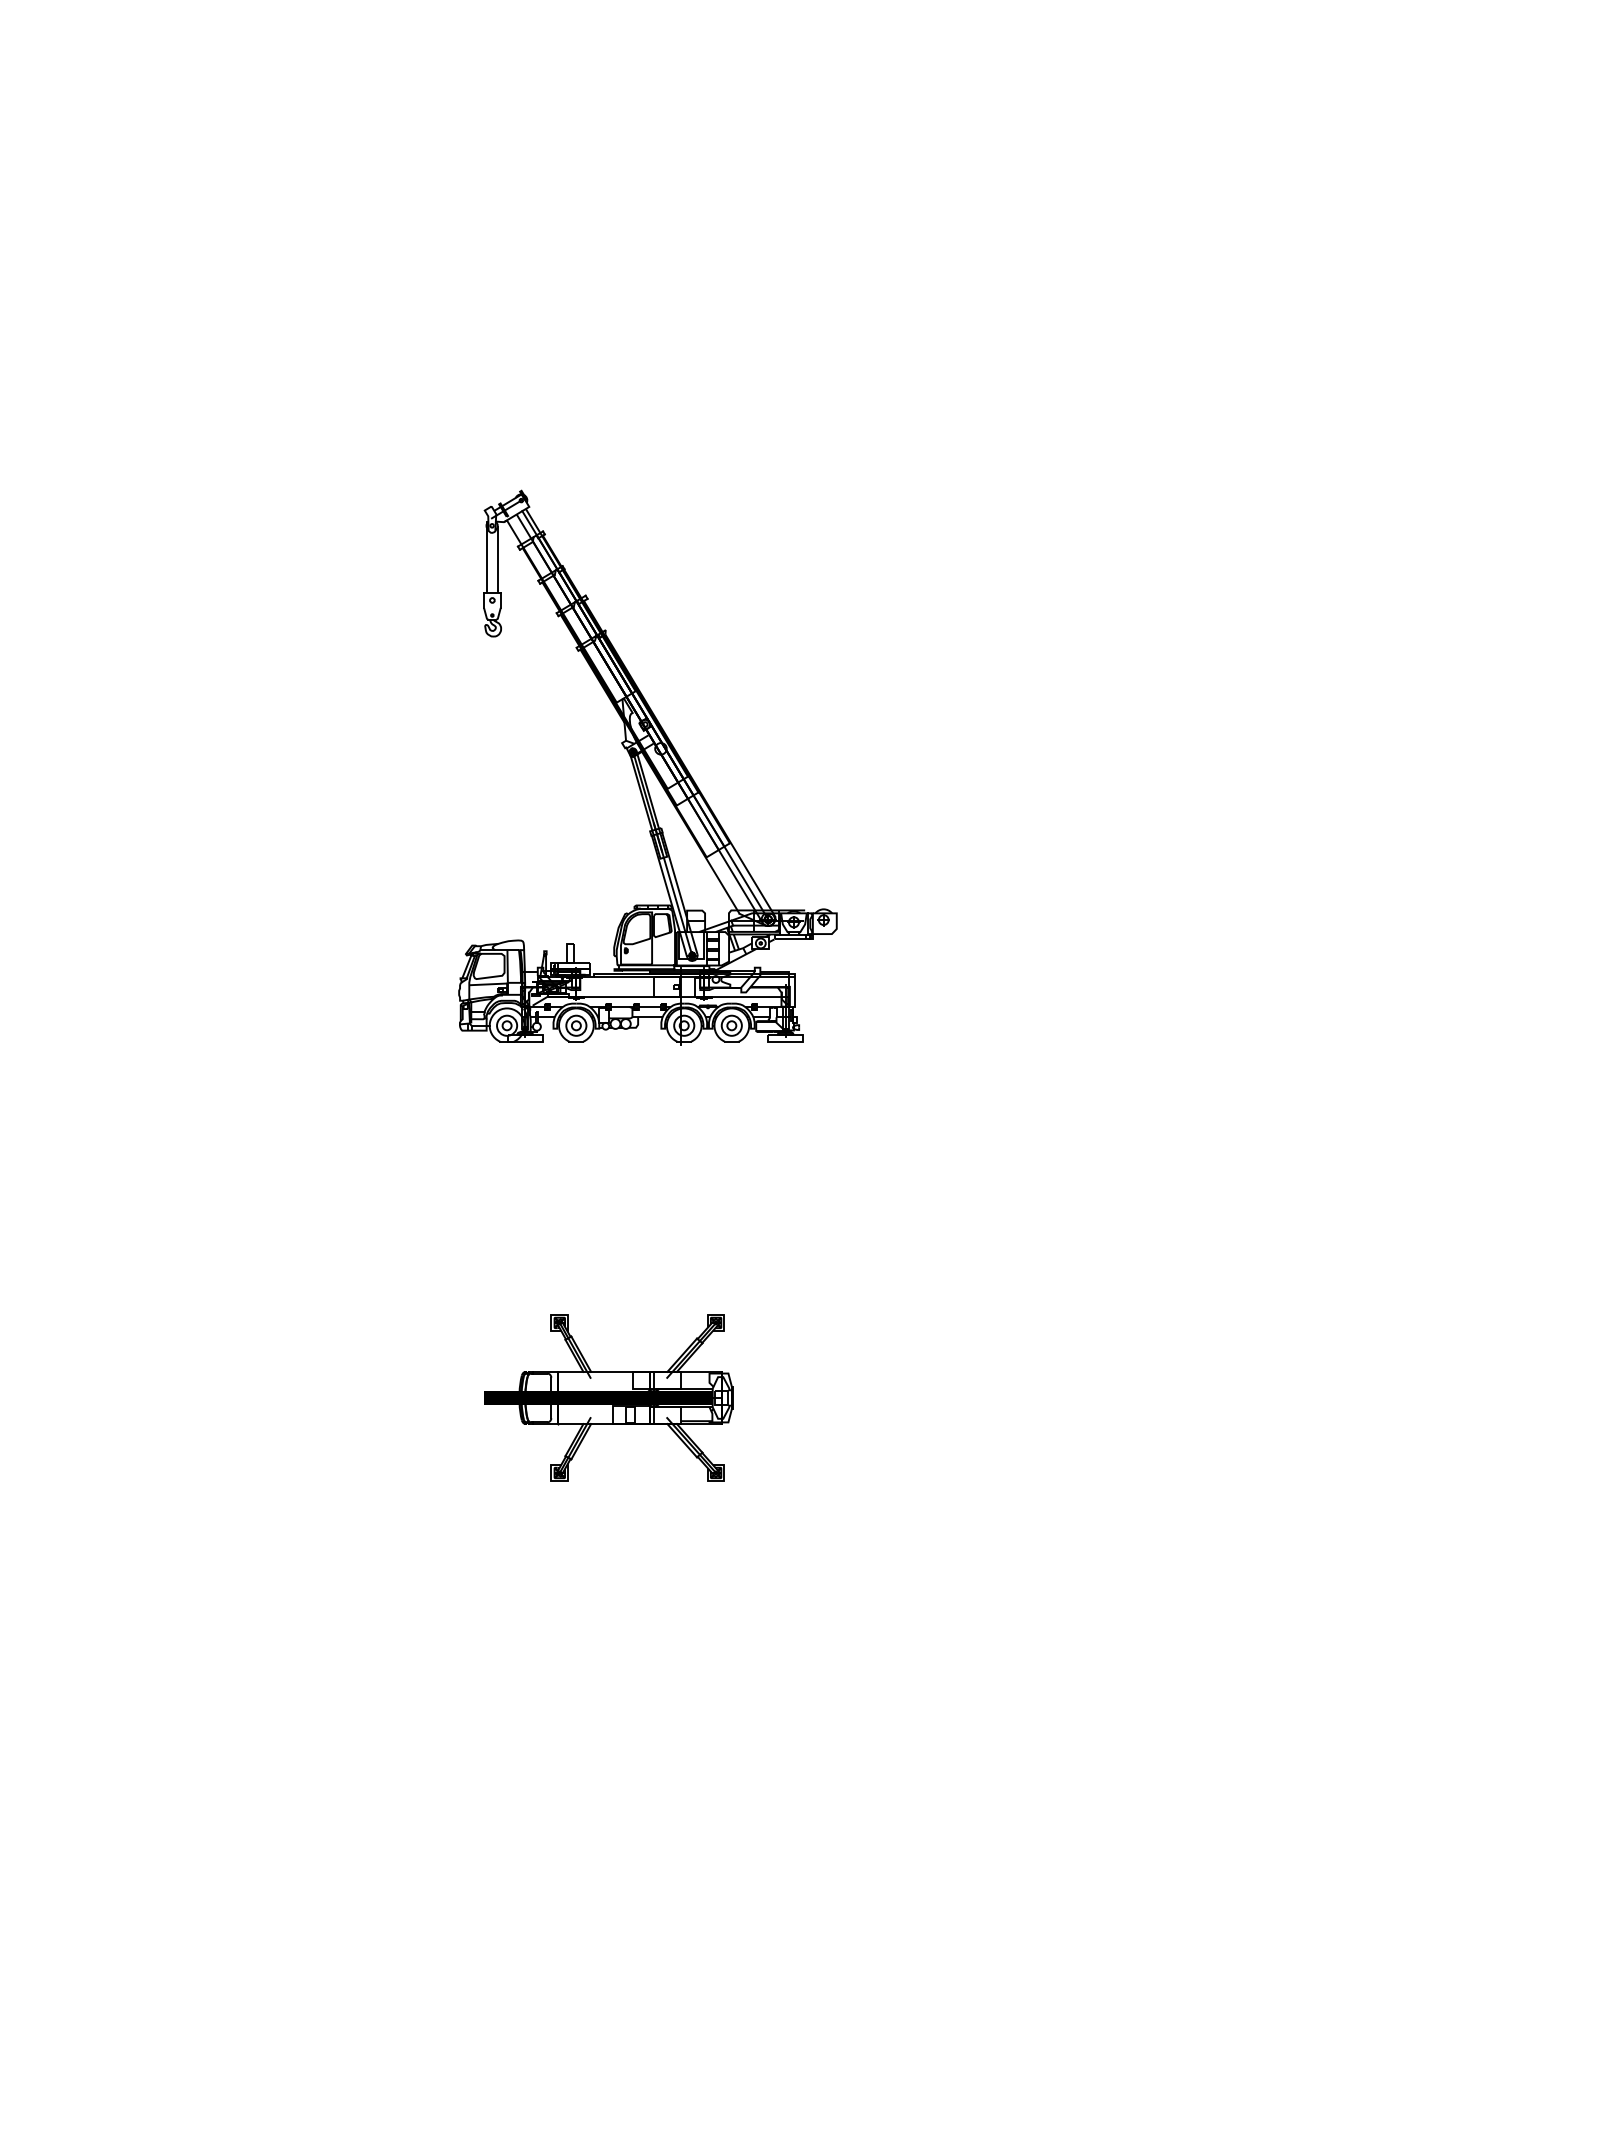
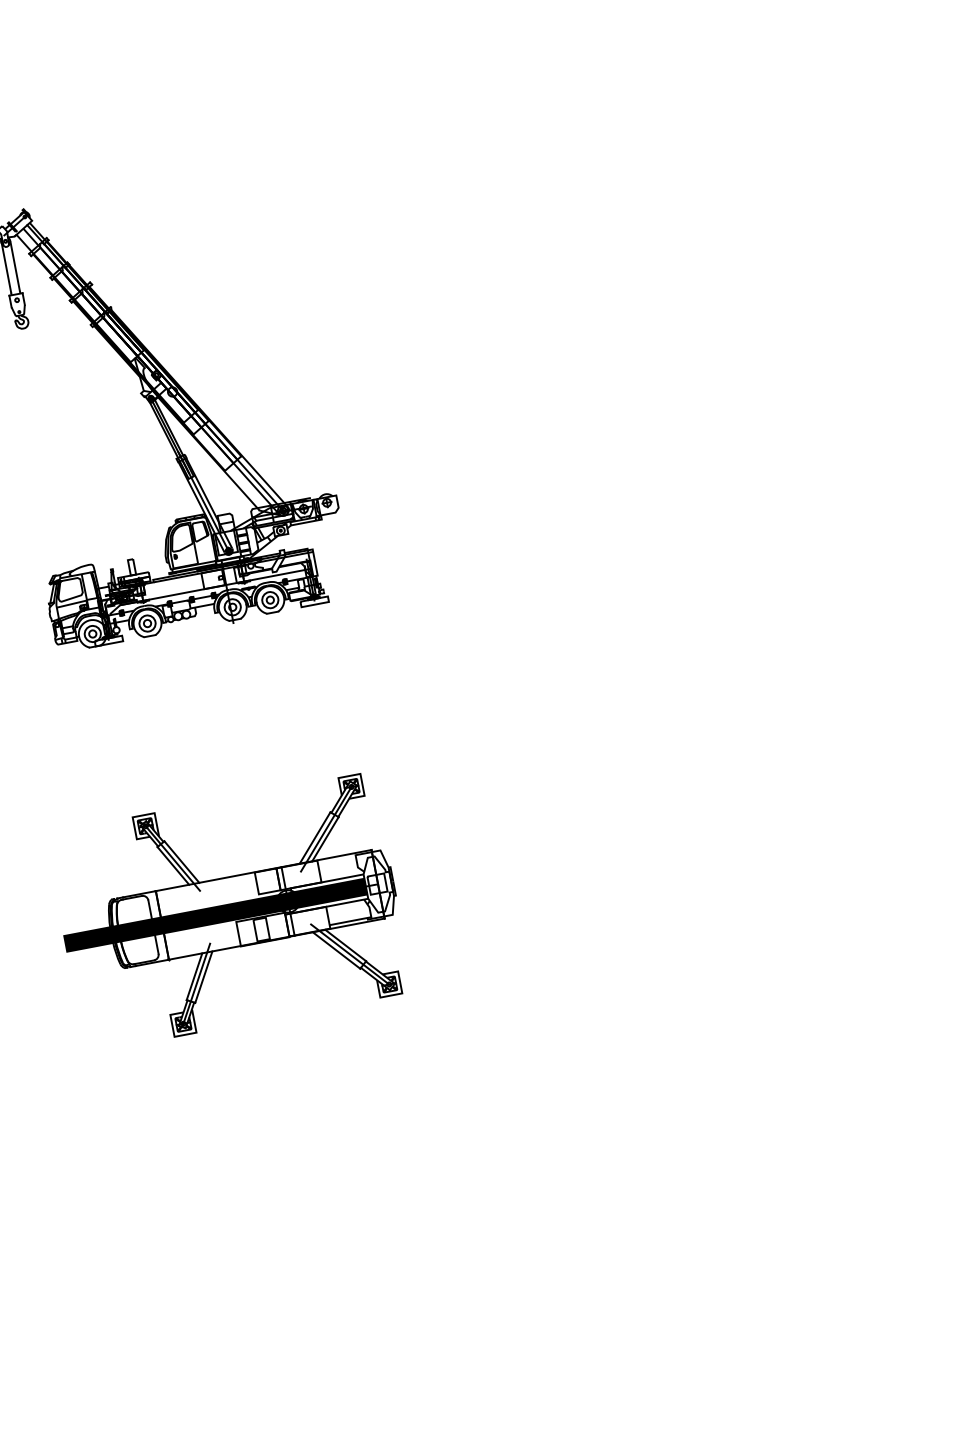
part: (608, 1397) -> (228, 912), size x1.67

